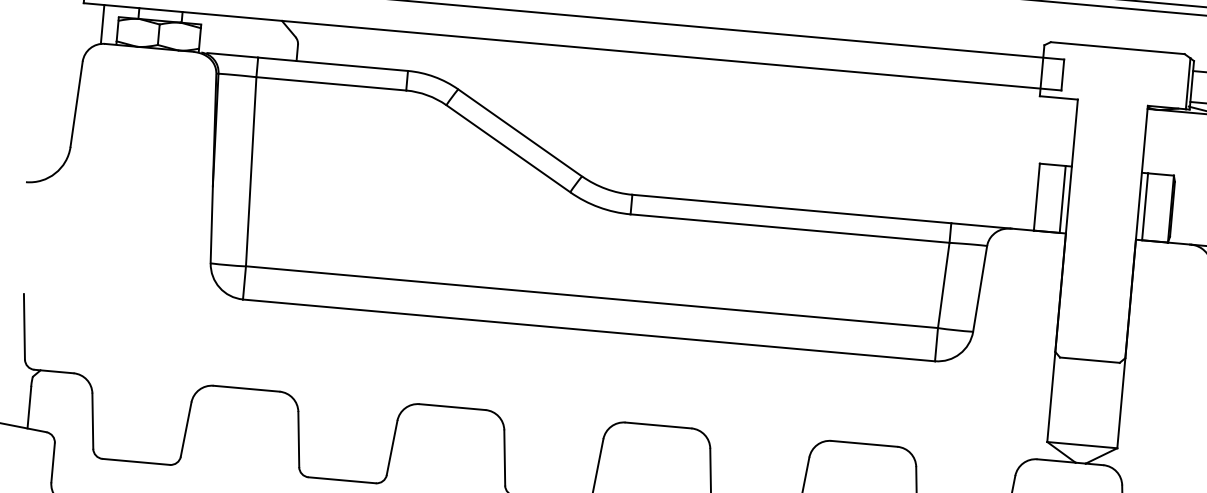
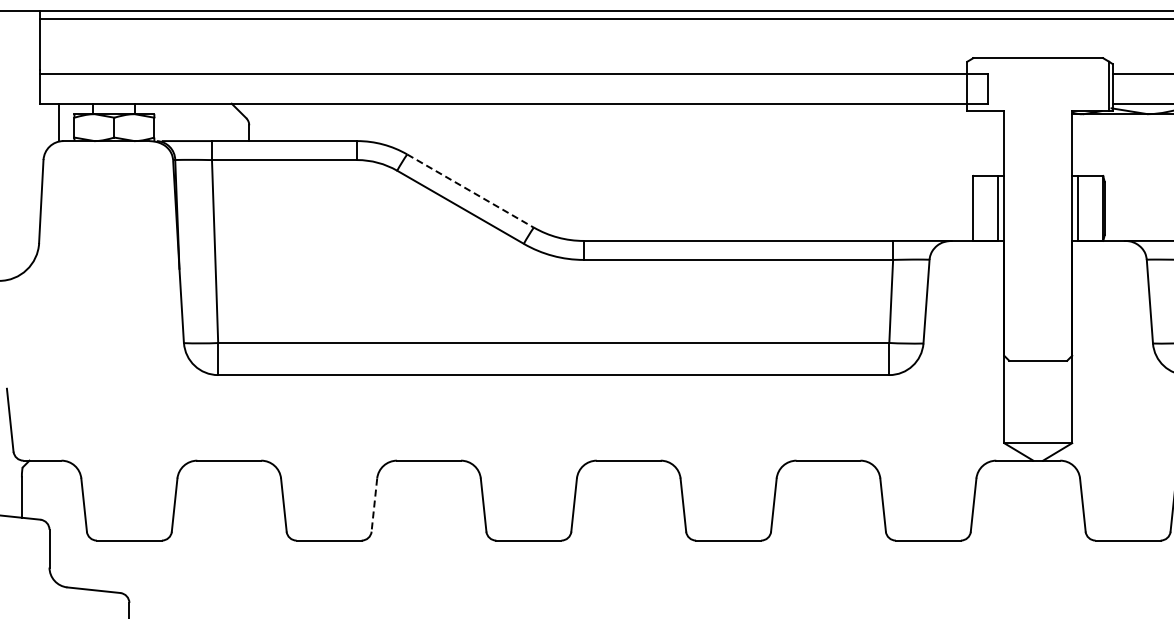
line: (520, 133) -> (470, 191), solid -> dashed
line: (392, 448) -> (374, 505), solid -> dashed

